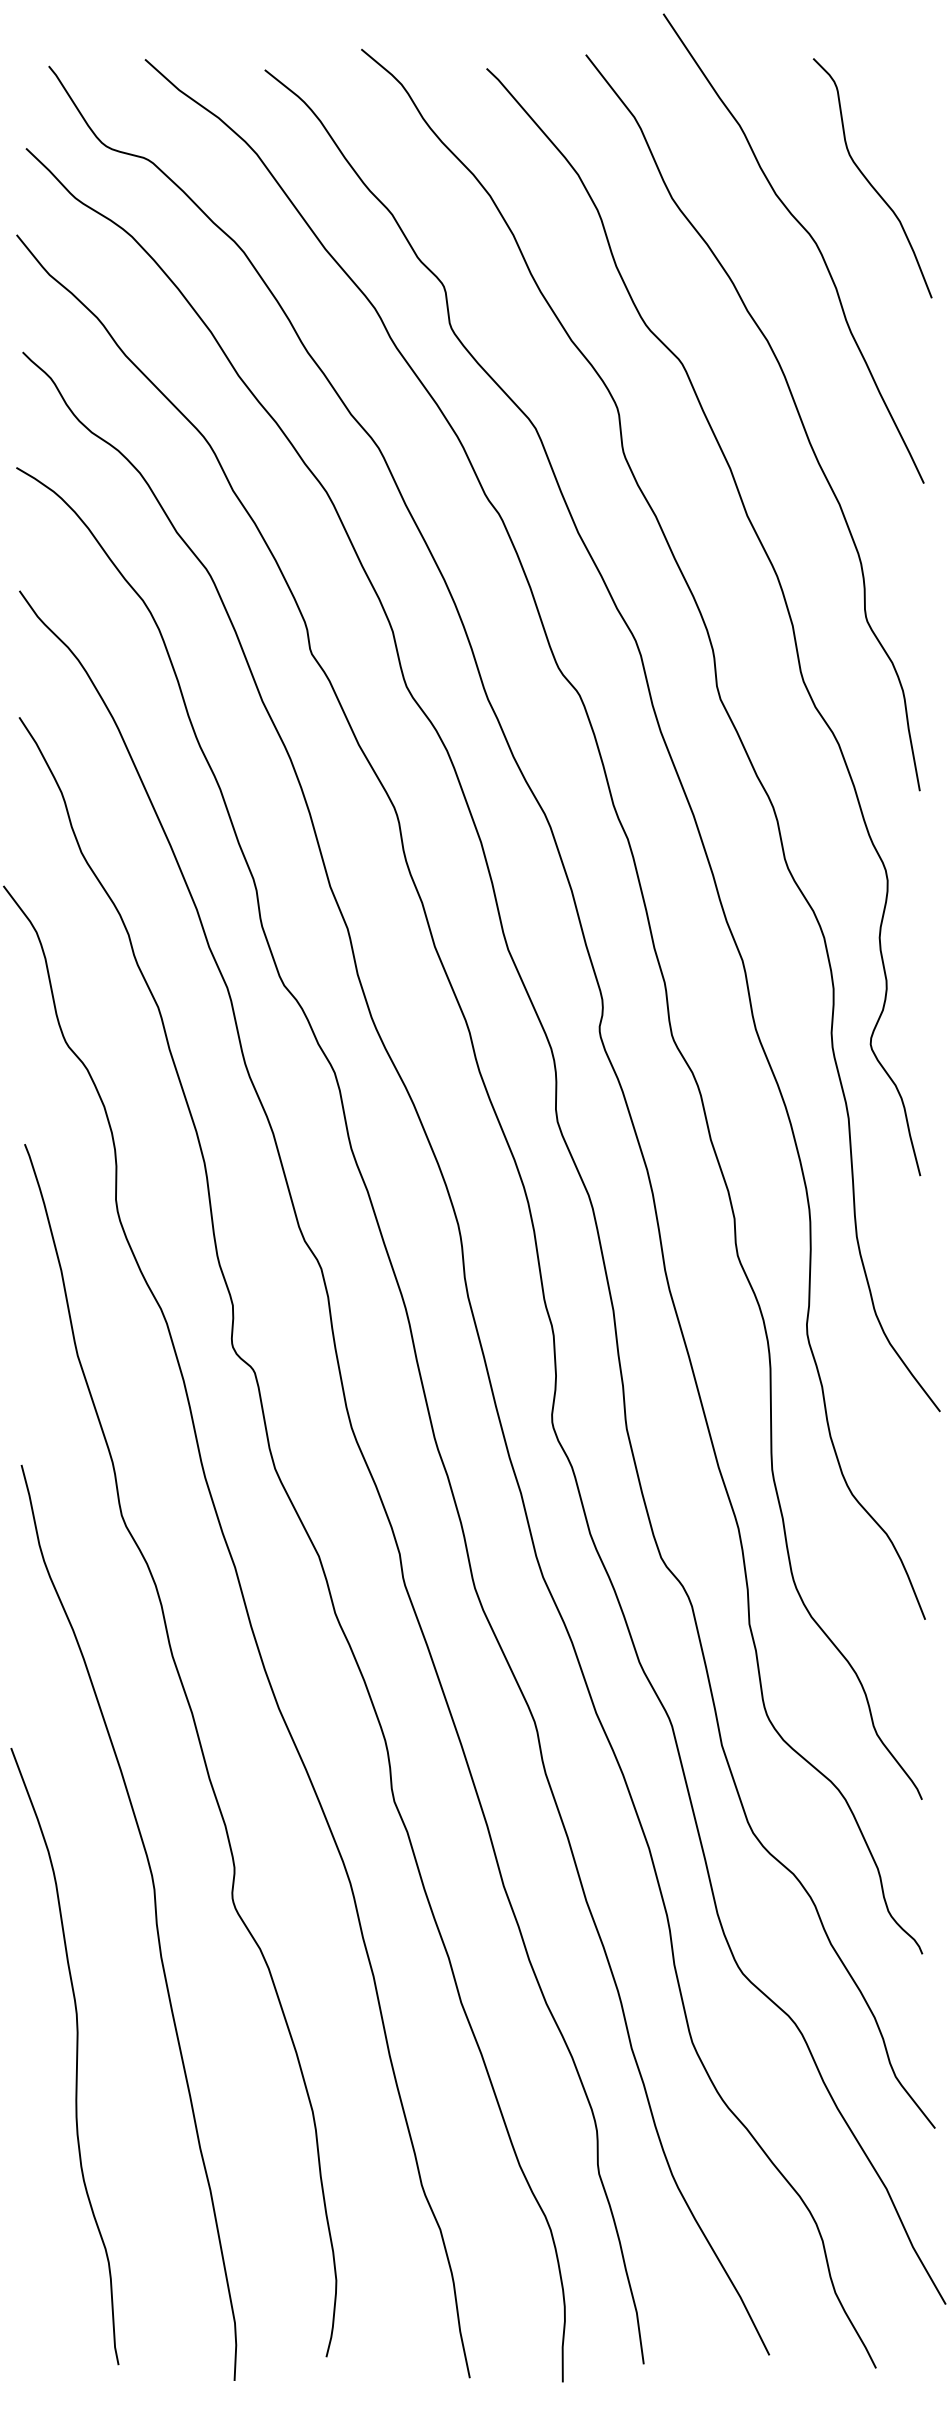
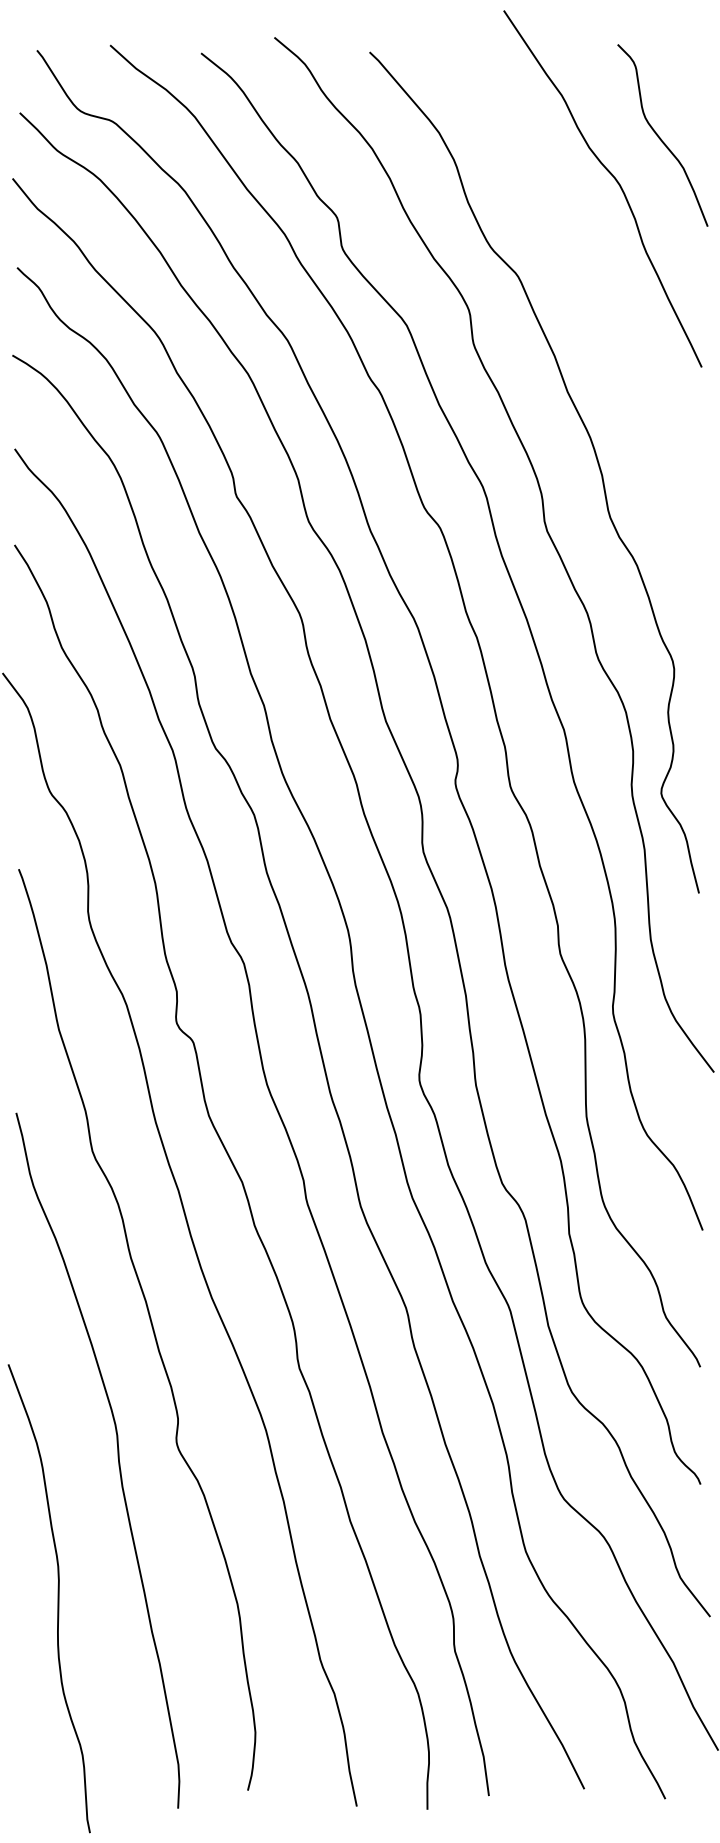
curve: (795, 408) -> (604, 310), removed
curve: (76, 2056) -> (58, 1598), moved

